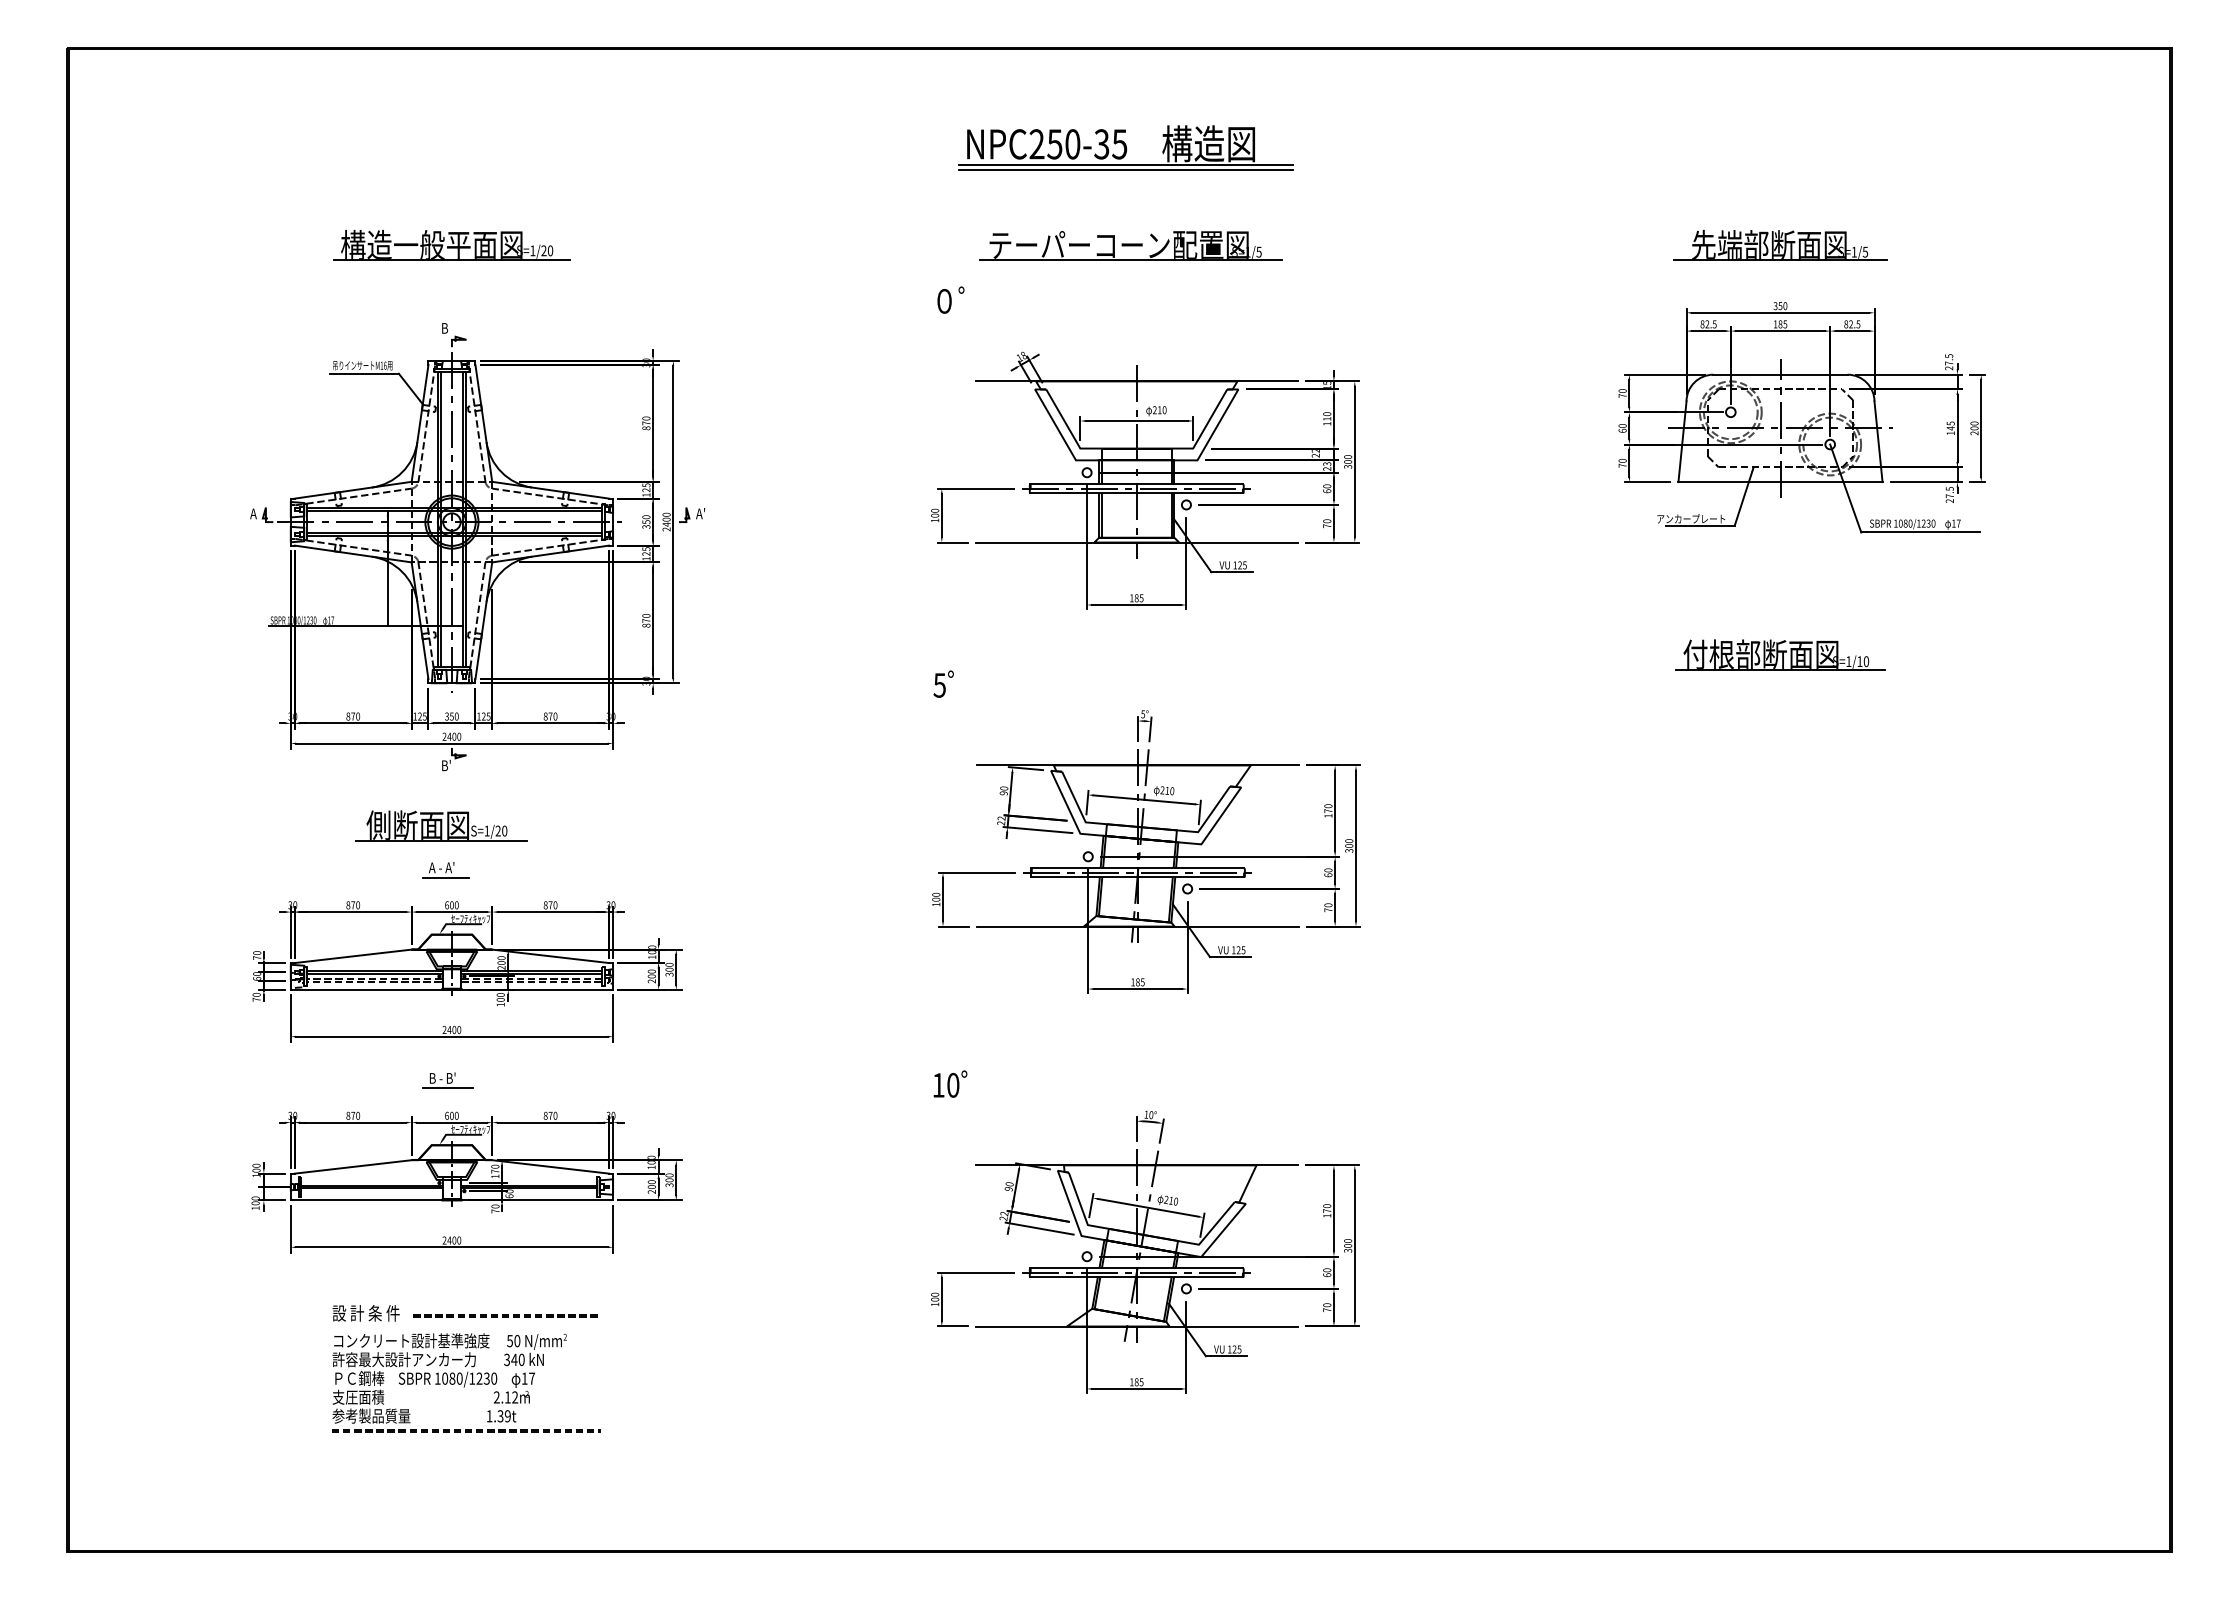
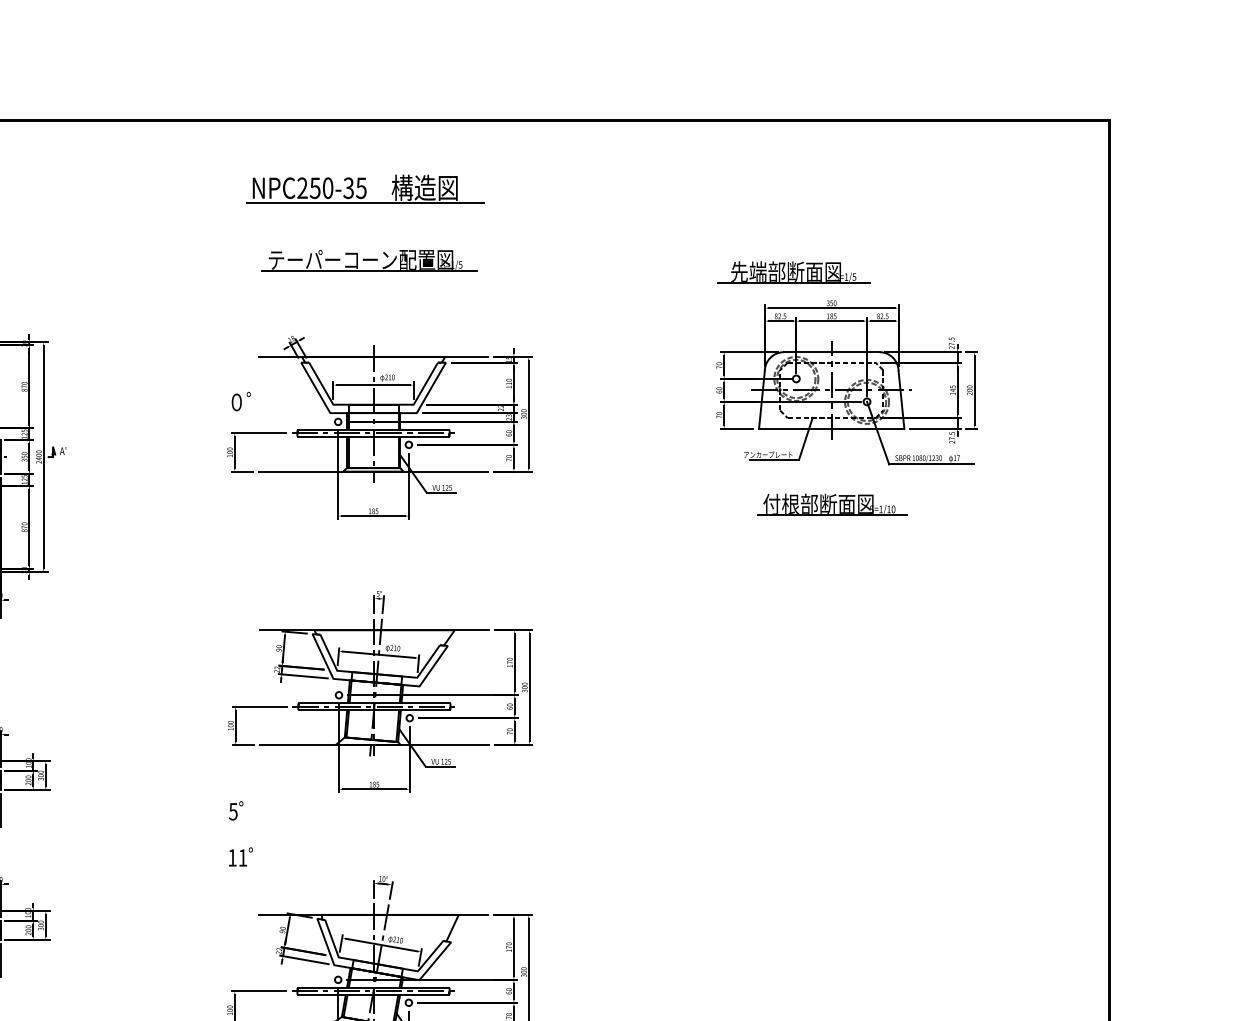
line: (1125, 169) -> (365, 206), removed
part: (1780, 245) -> (793, 272), moved
text: (950, 299) -> (240, 401), moved
part: (1780, 654) -> (832, 504), moved
text: (943, 683) -> (236, 810), moved
text: (953, 1084) -> (243, 857), 10 -> 11

